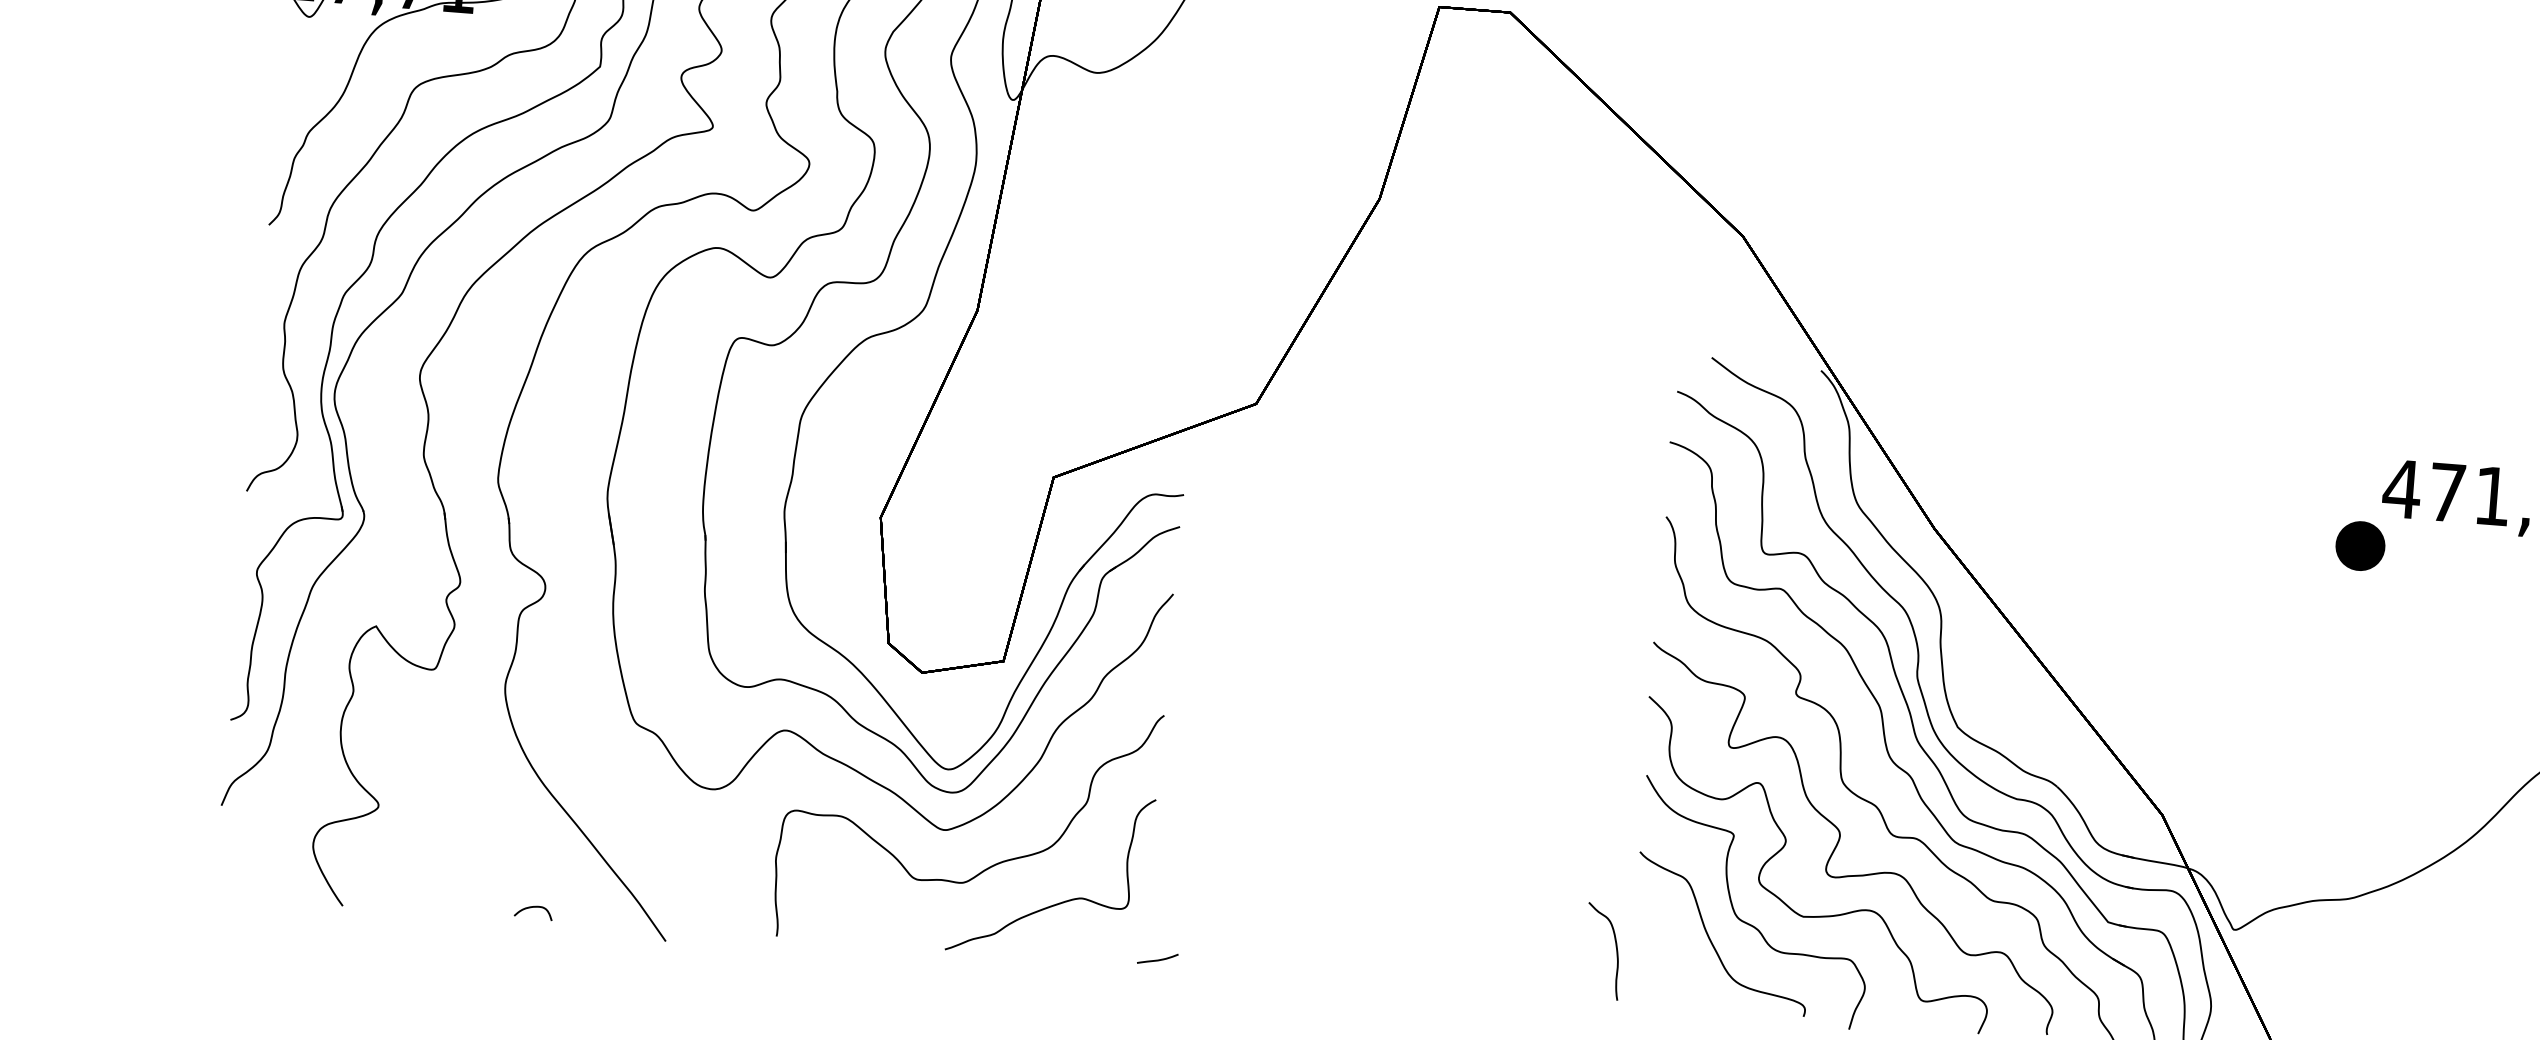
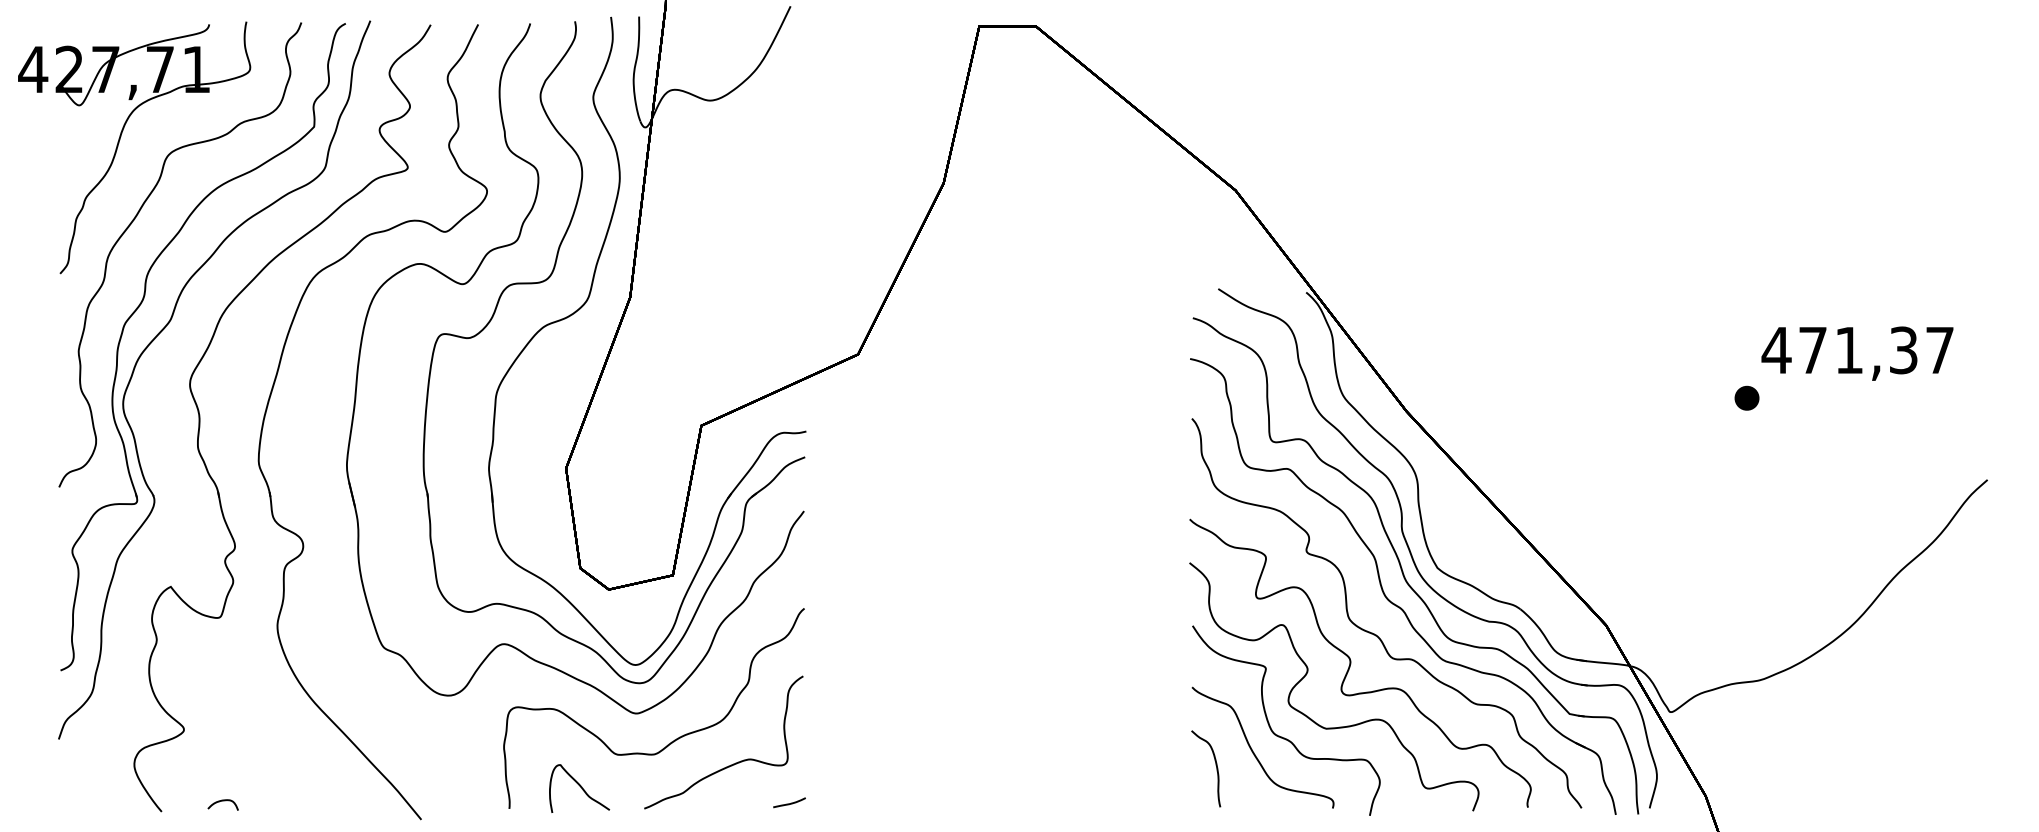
part: (2359, 544) -> (1746, 397), size x0.62
curve: (533, 908) -> (222, 801), moved
curve: (867, 916) -> (580, 787), added
part: (1615, 948) -> (1215, 765), moved
curve: (1157, 959) -> (789, 803), moved

